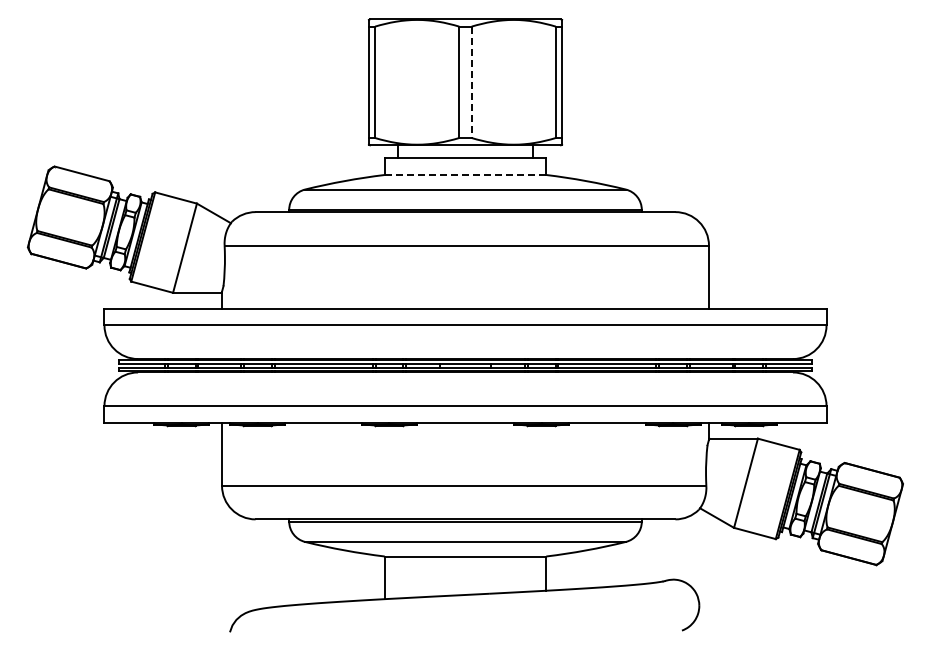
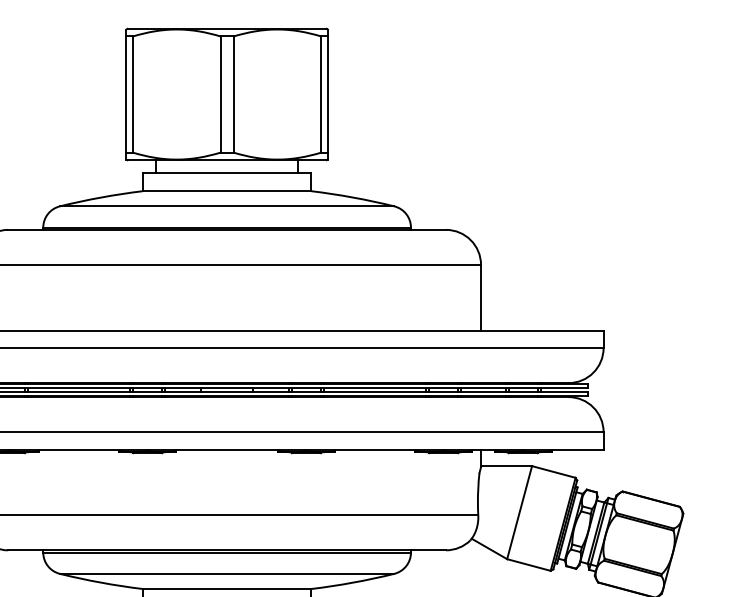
line: (471, 82) -> (233, 94), dashed -> solid
line: (465, 174) -> (227, 190), dashed -> solid

